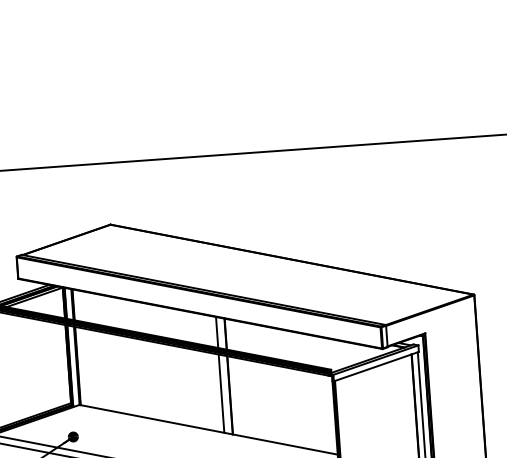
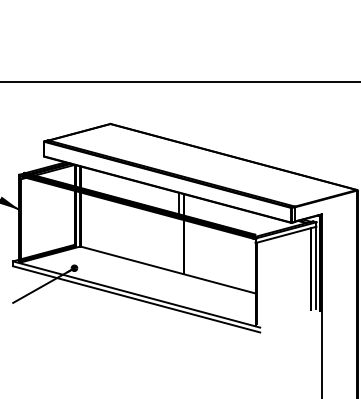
line: (221, 393) -> (178, 245), removed

